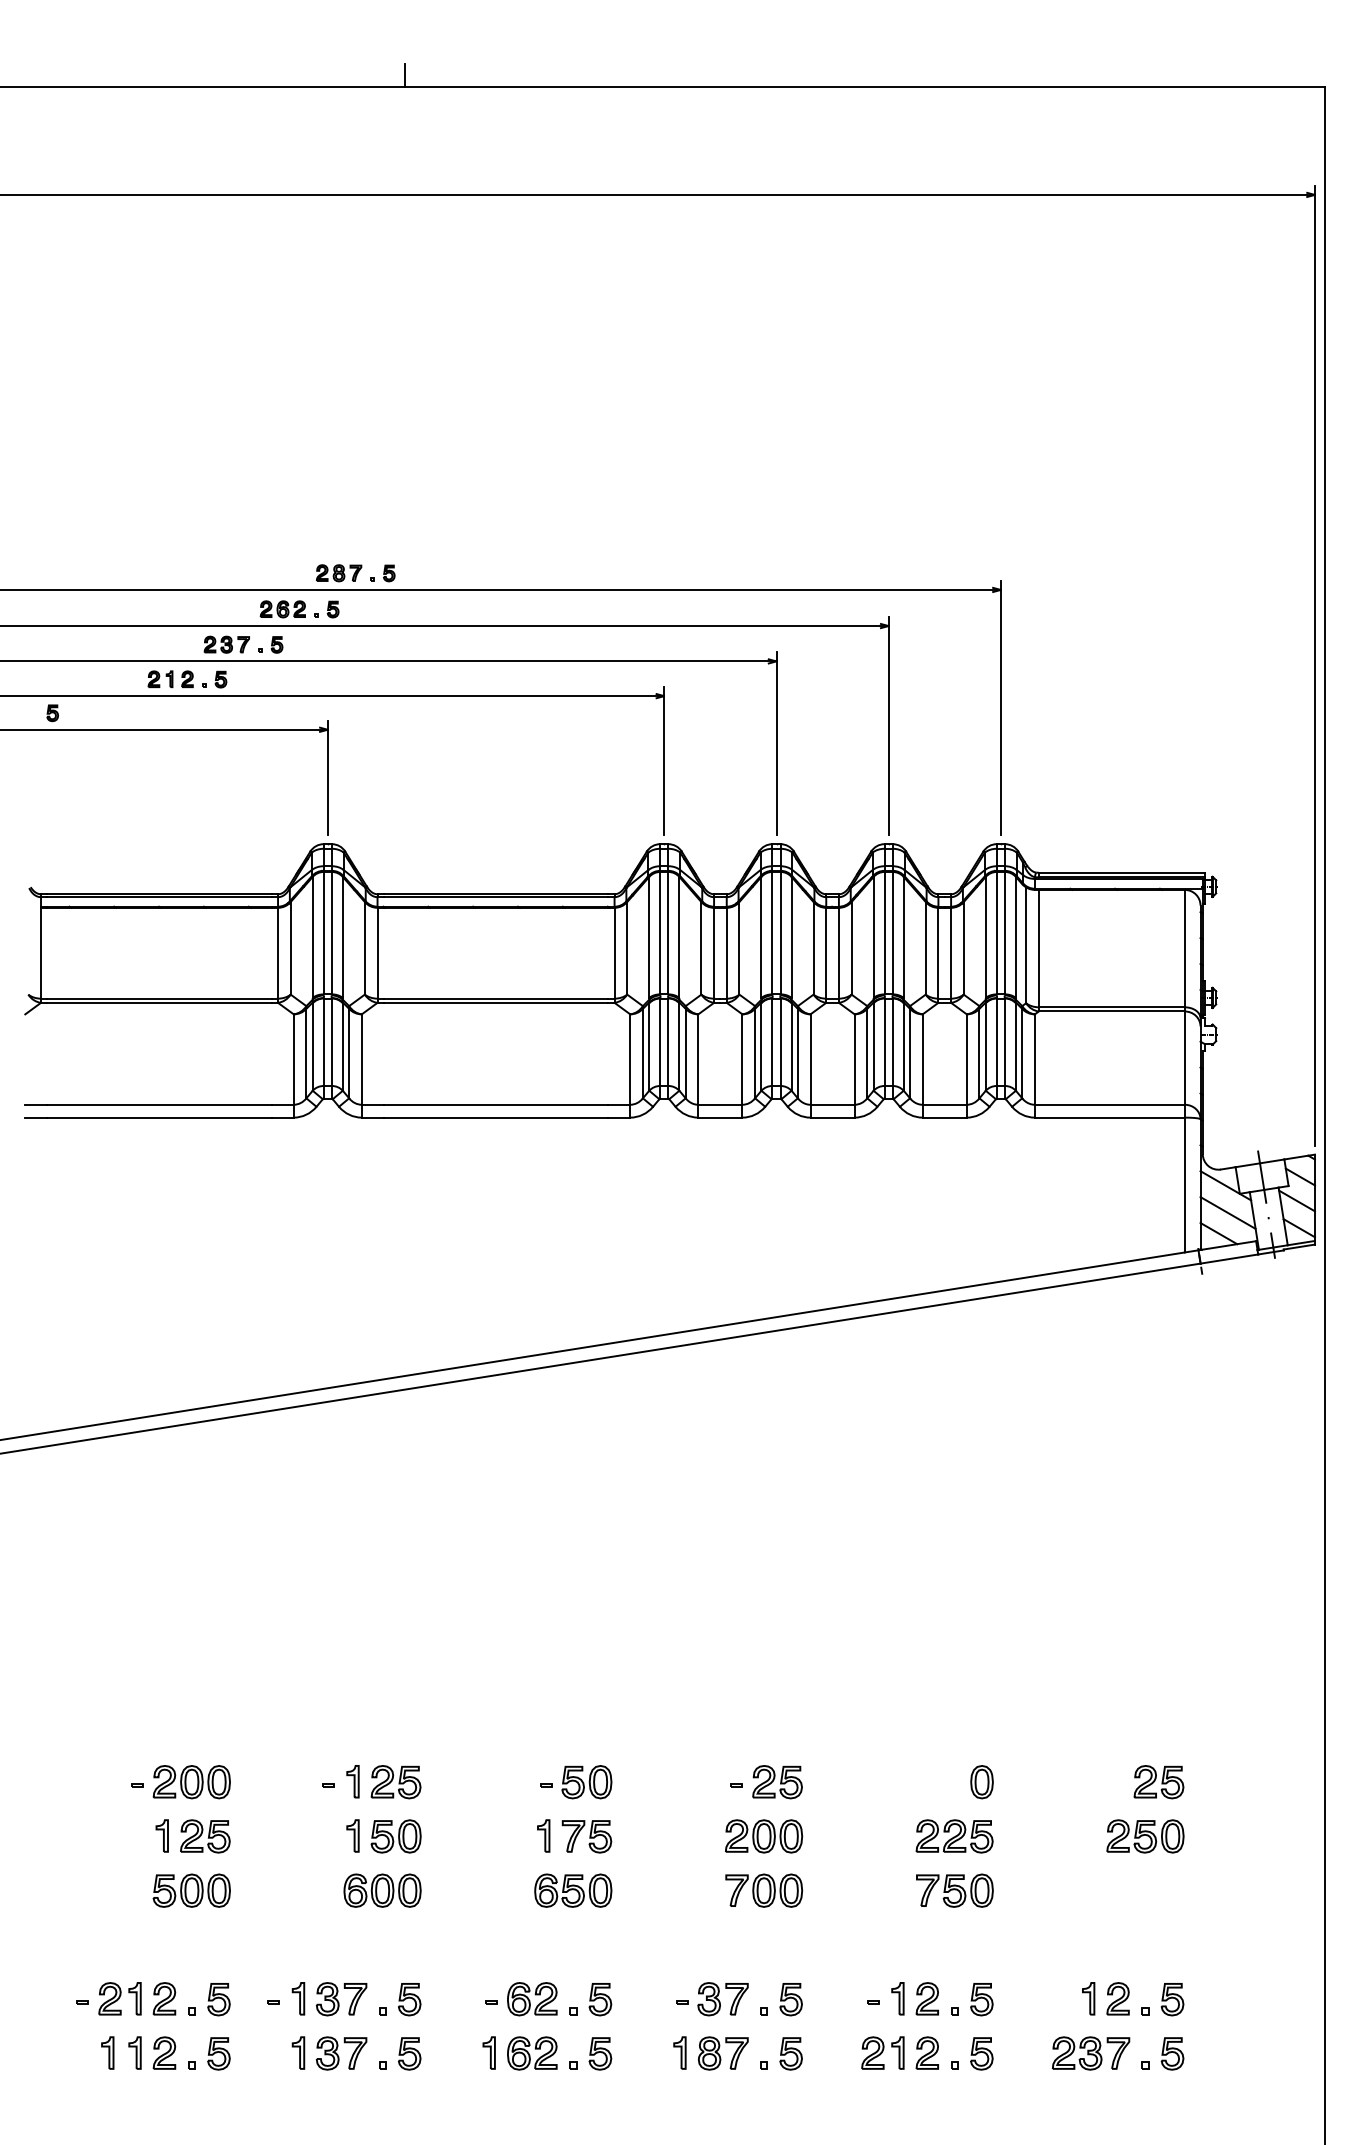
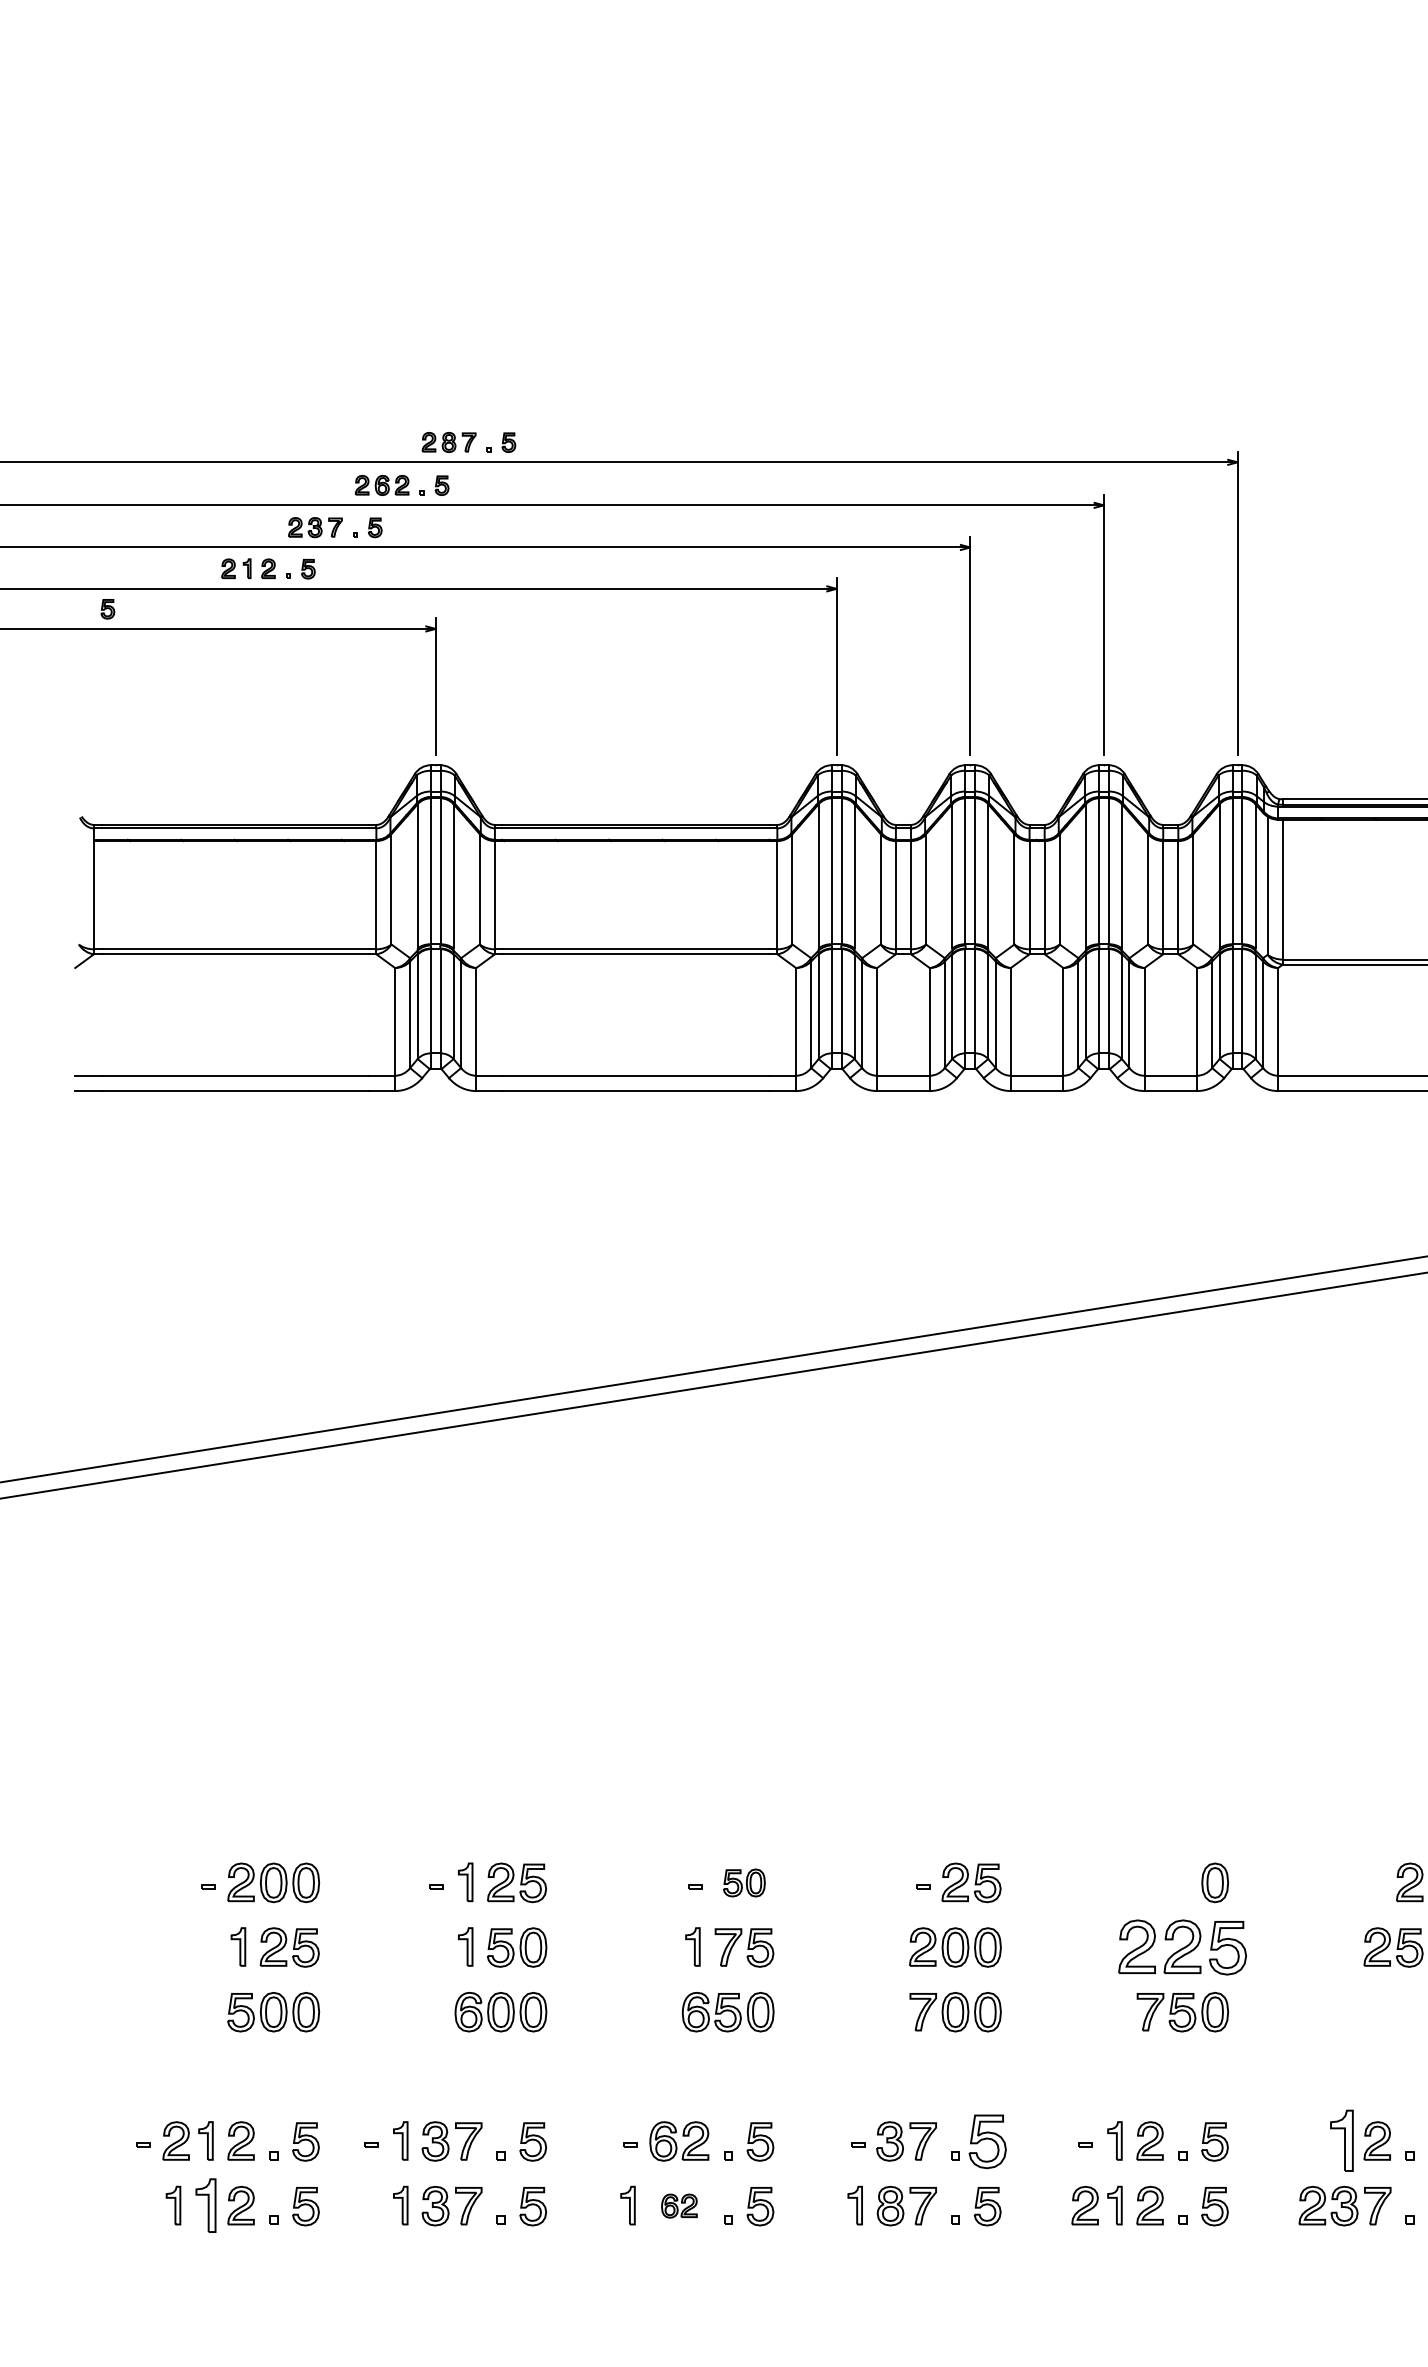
part: (586, 1782) -> (743, 1883), size x0.7
part: (954, 1836) -> (1182, 1947), size x1.4
part: (1088, 1998) -> (1342, 2140), size x1.6
part: (790, 1999) -> (986, 2141), size x1.4
part: (134, 2052) -> (205, 2204), size x1.4
part: (532, 2053) -> (679, 2206), size x0.6

